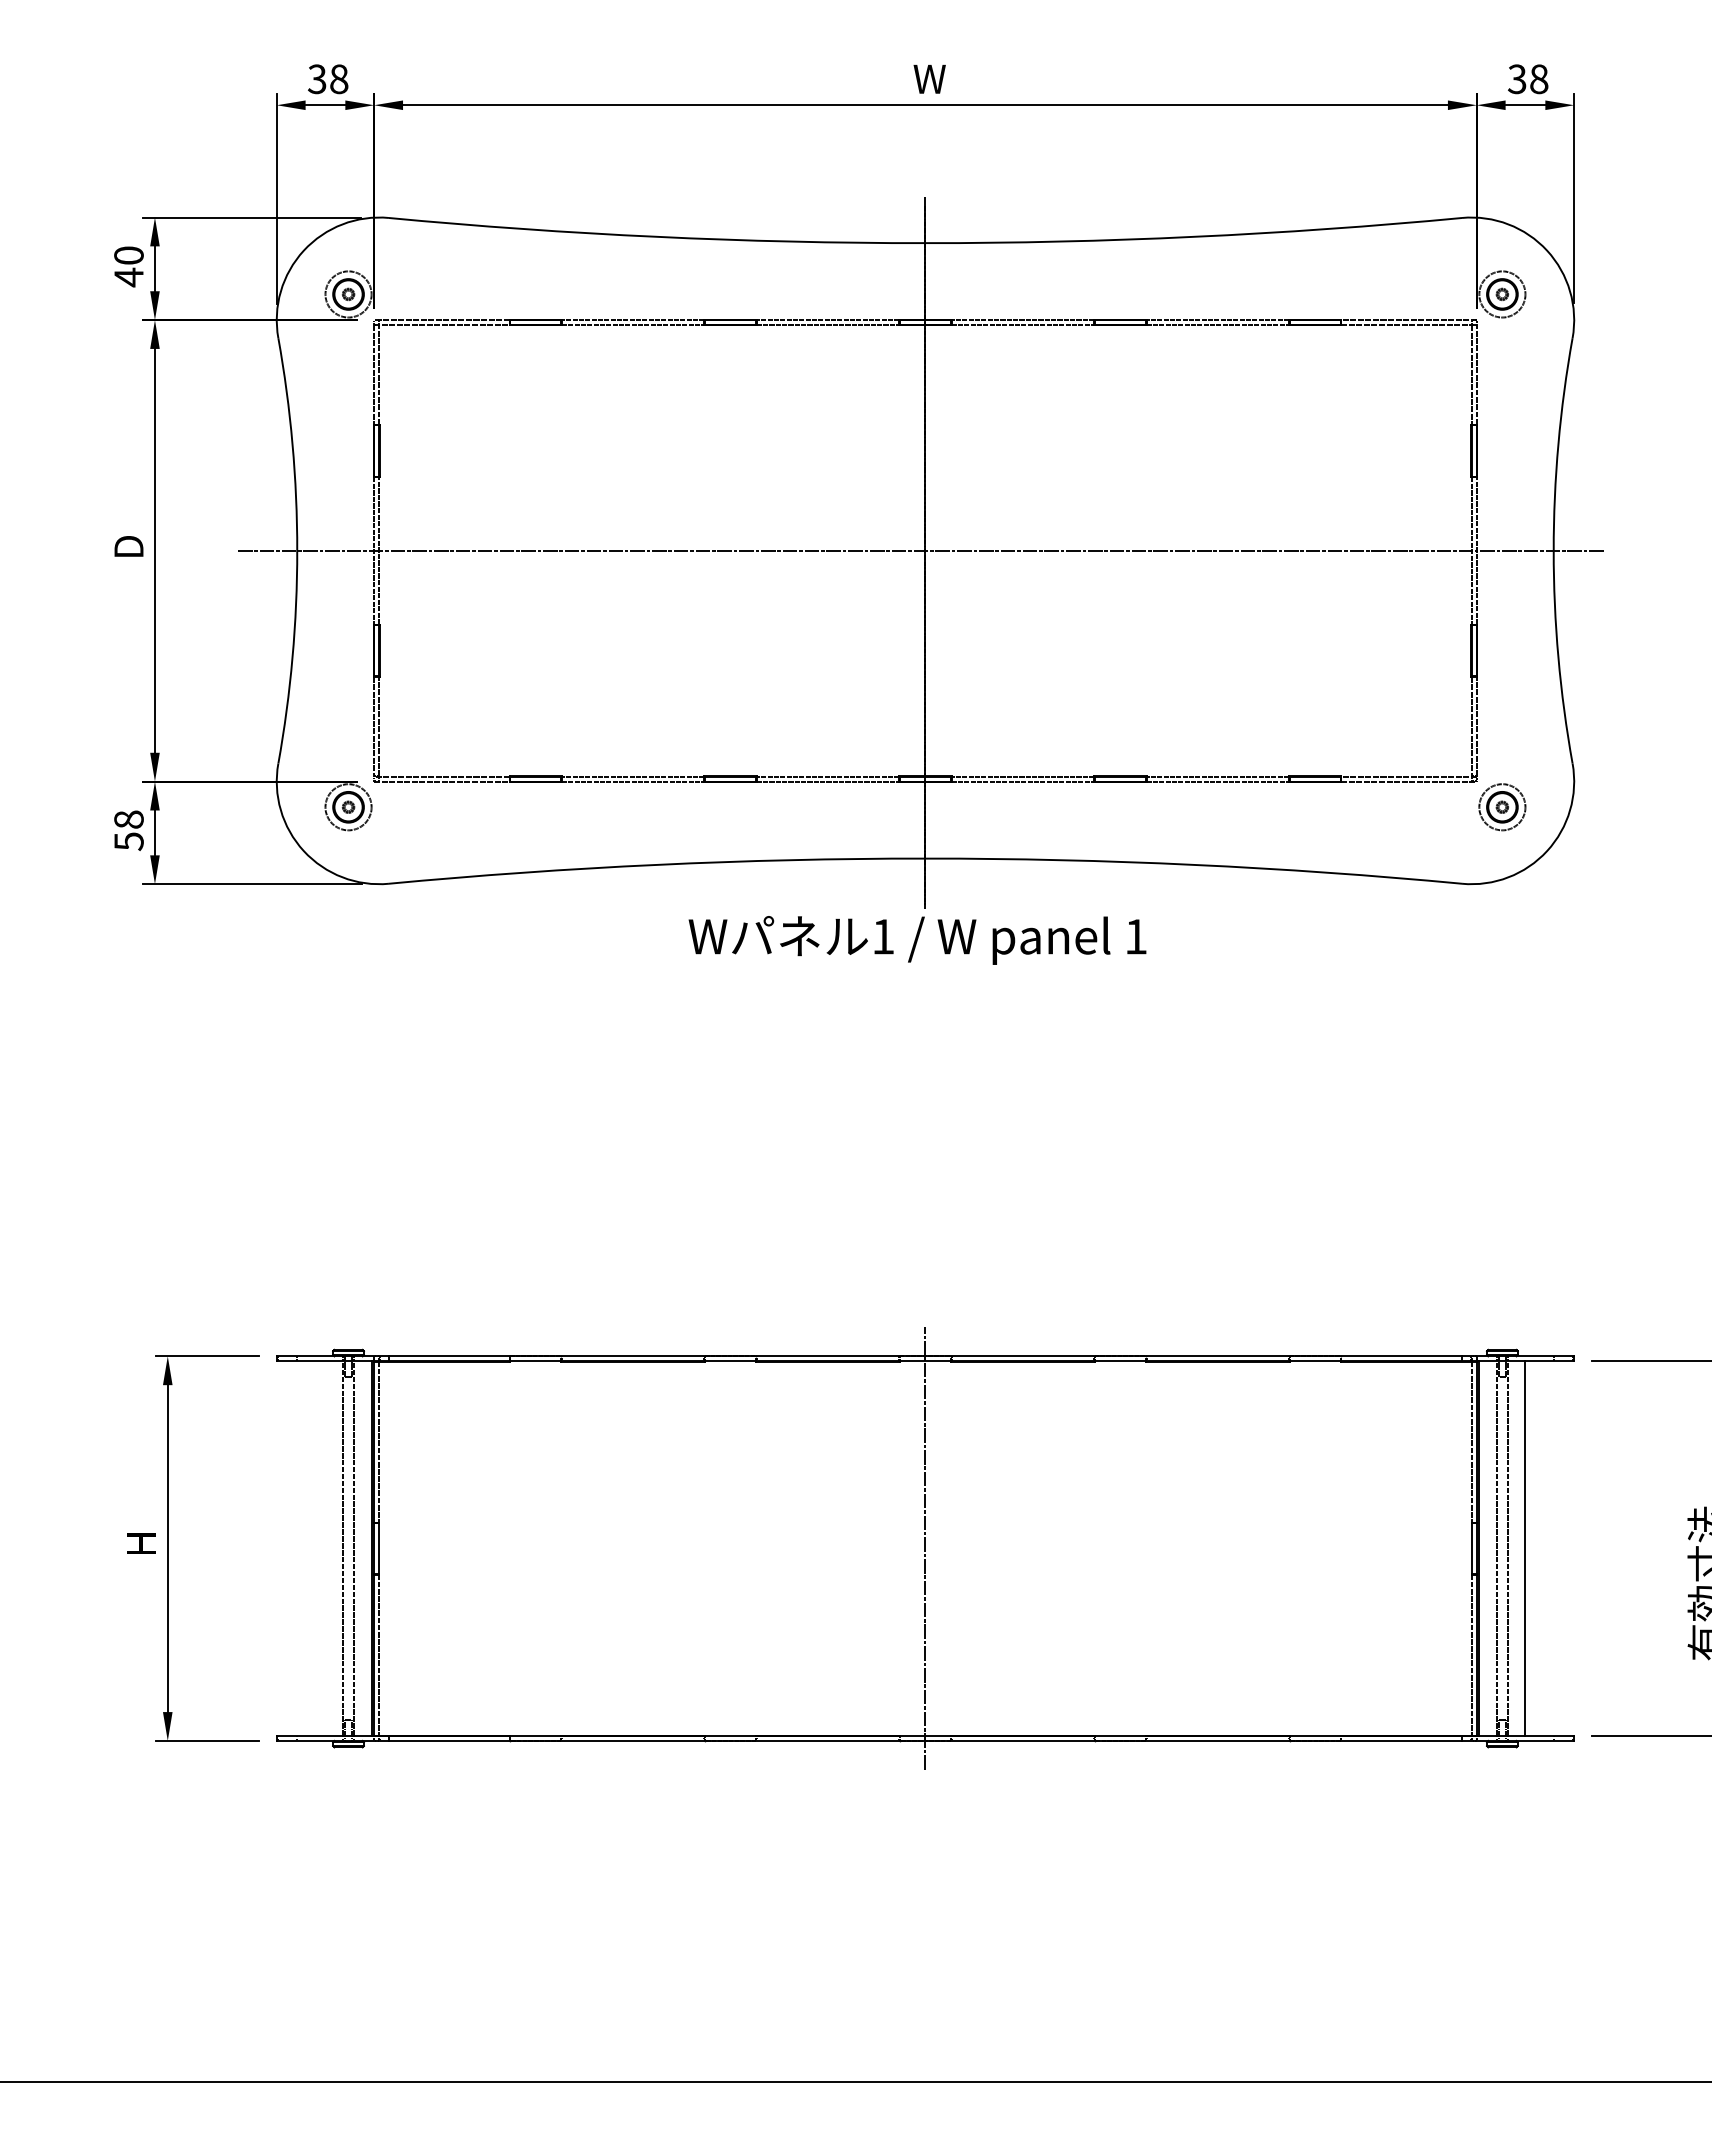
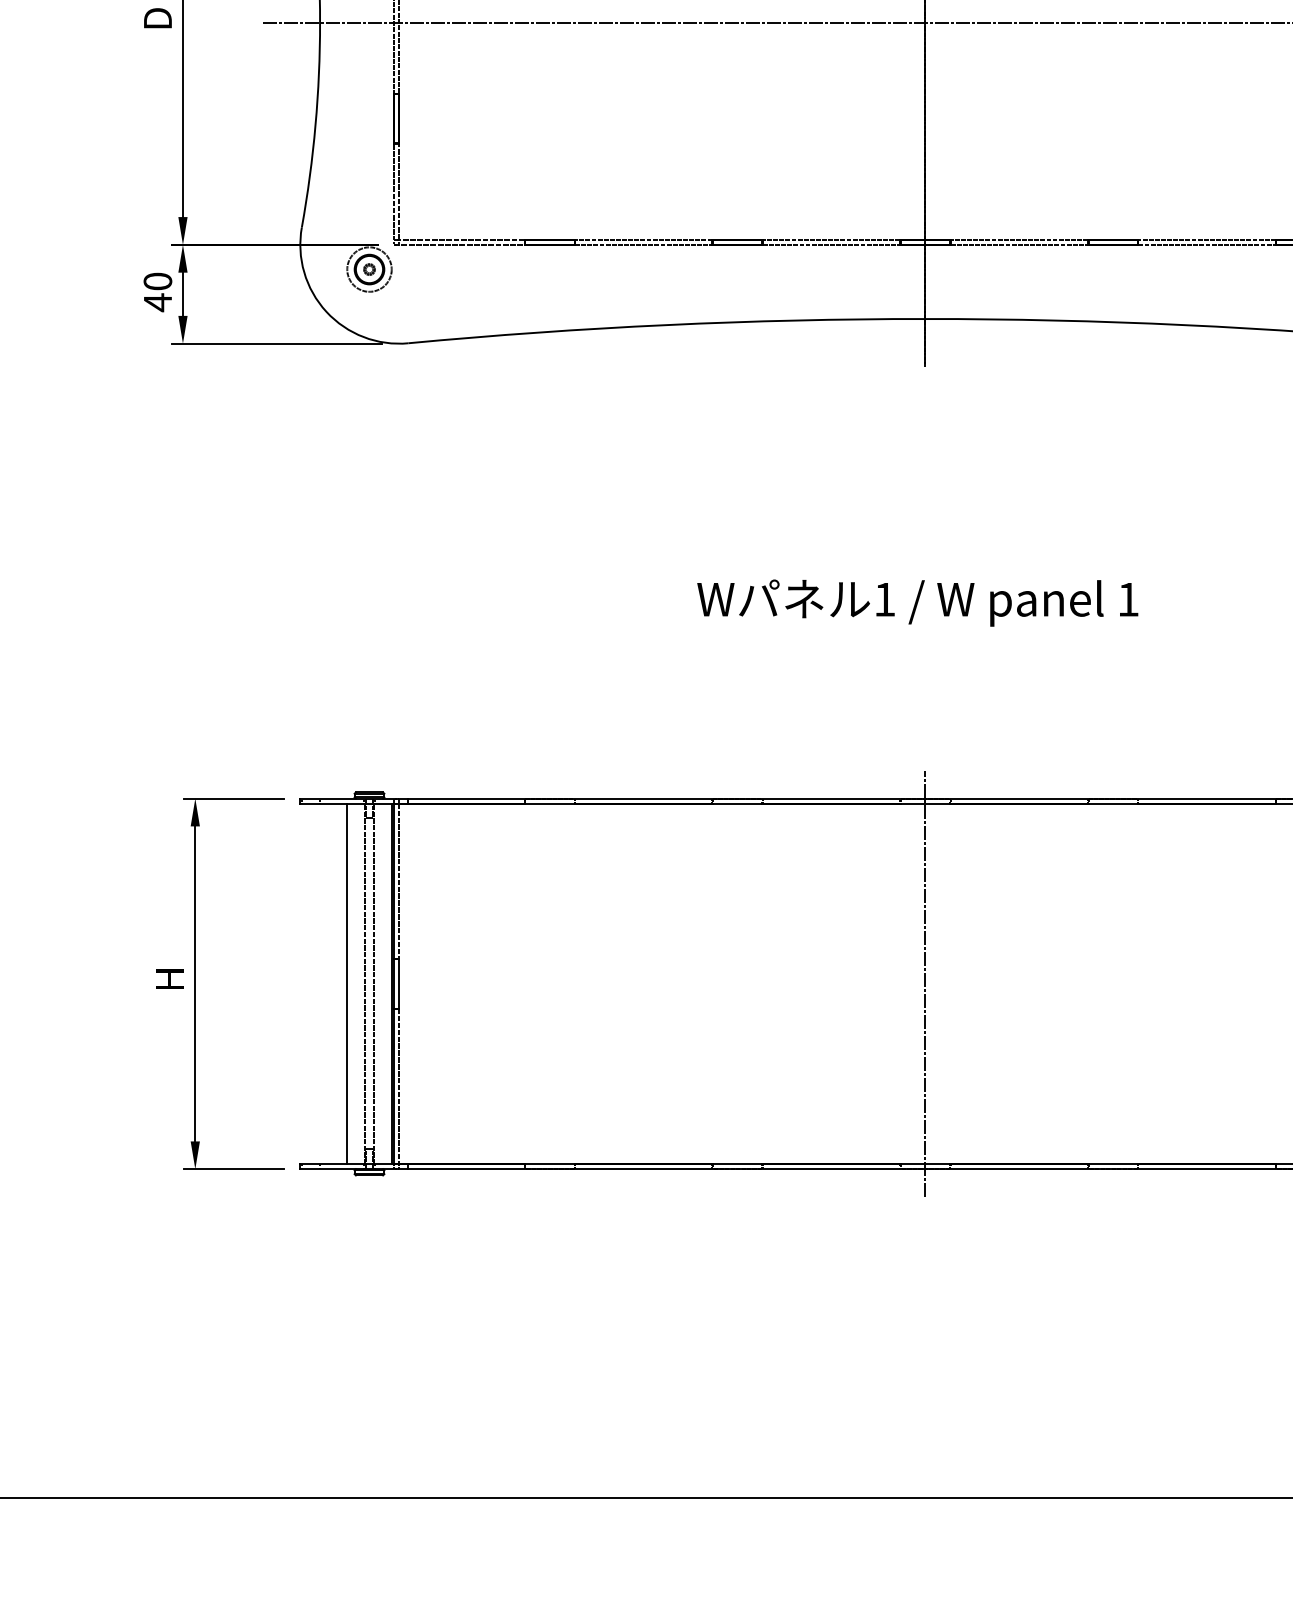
text: (128, 830) -> (157, 291), 58 -> 40
text: (917, 940) -> (917, 603), moved
line: (325, 1548) -> (347, 983), added

